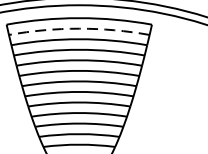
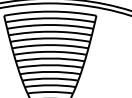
arc: (79, 28) -> (50, 18), dashed -> solid

